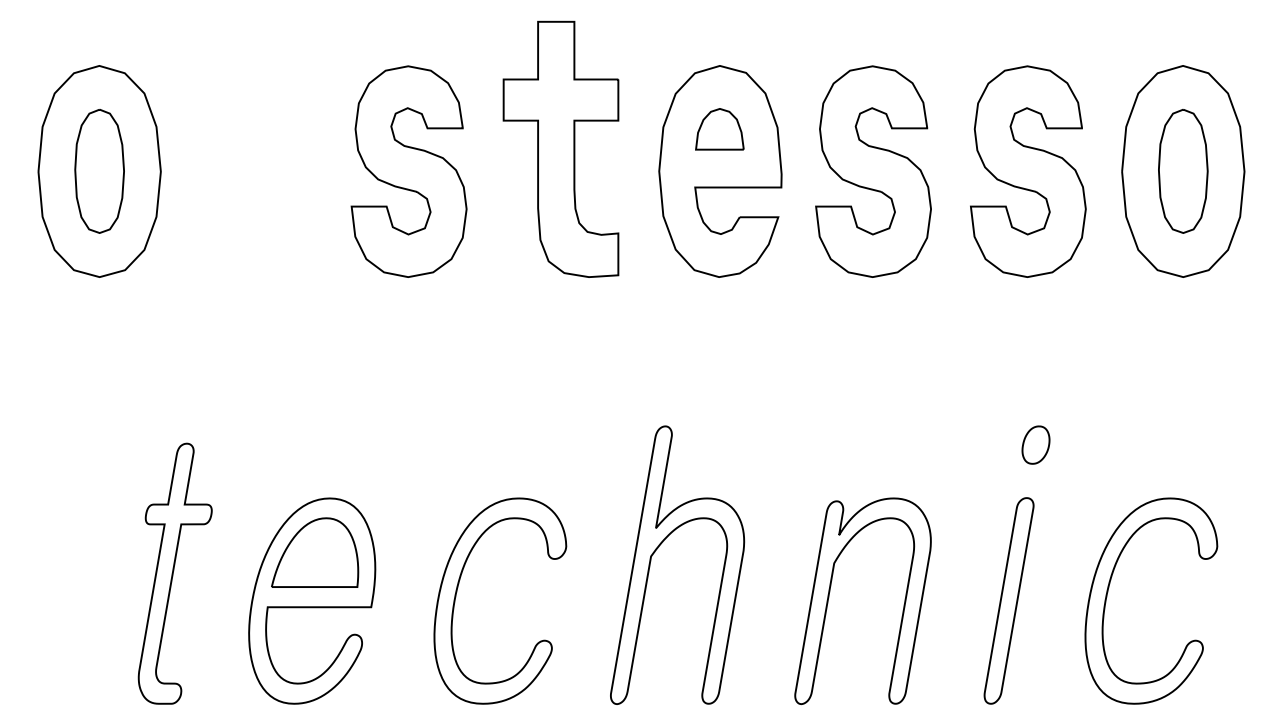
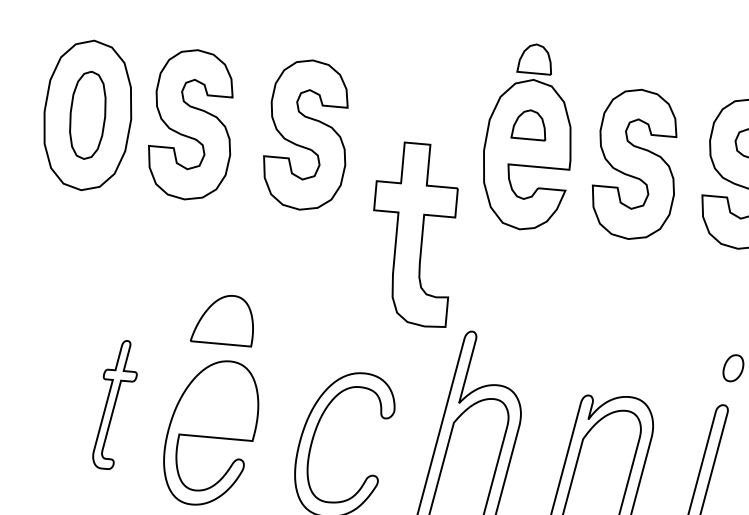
part: (719, 36) -> (535, 59), added
part: (560, 148) -> (412, 233), moved
part: (246, 171) -> (191, 124), added
part: (315, 552) -> (223, 319), moved
part: (174, 573) -> (115, 404), size x0.7

